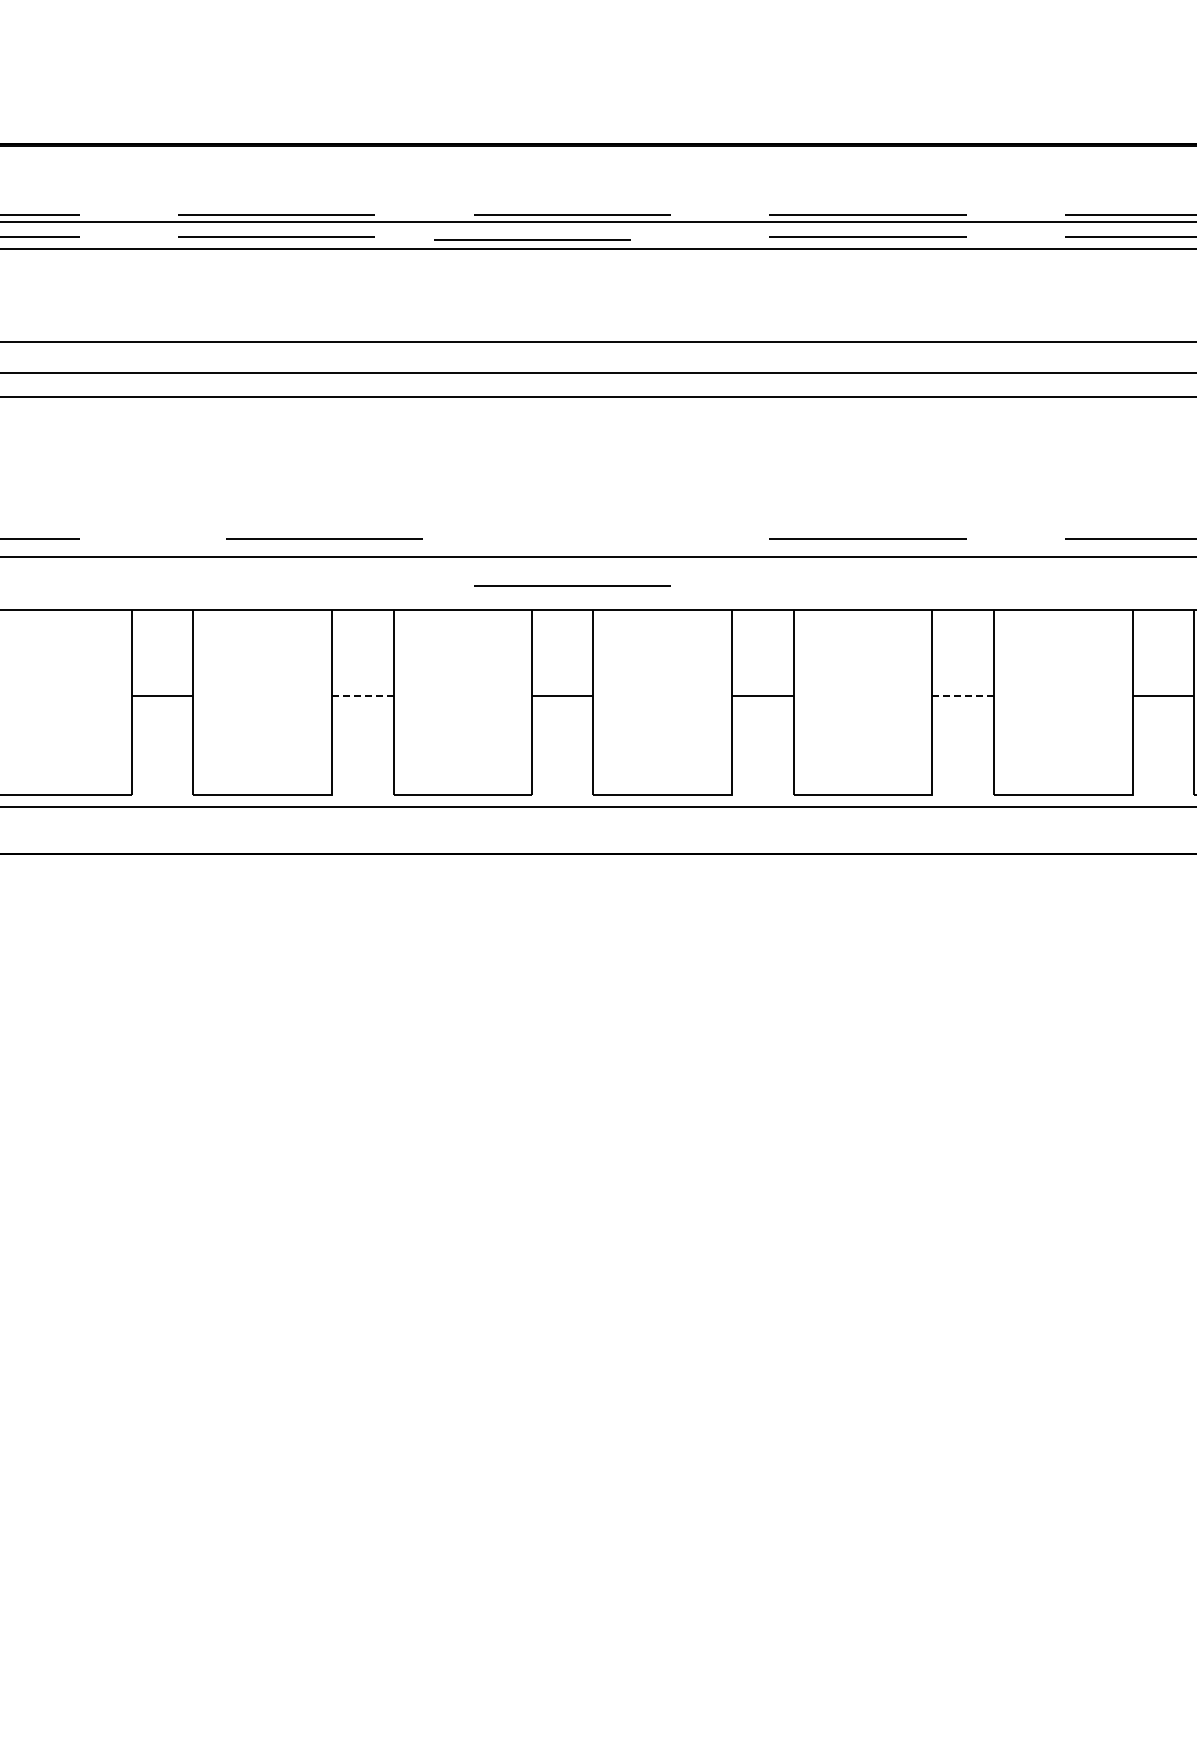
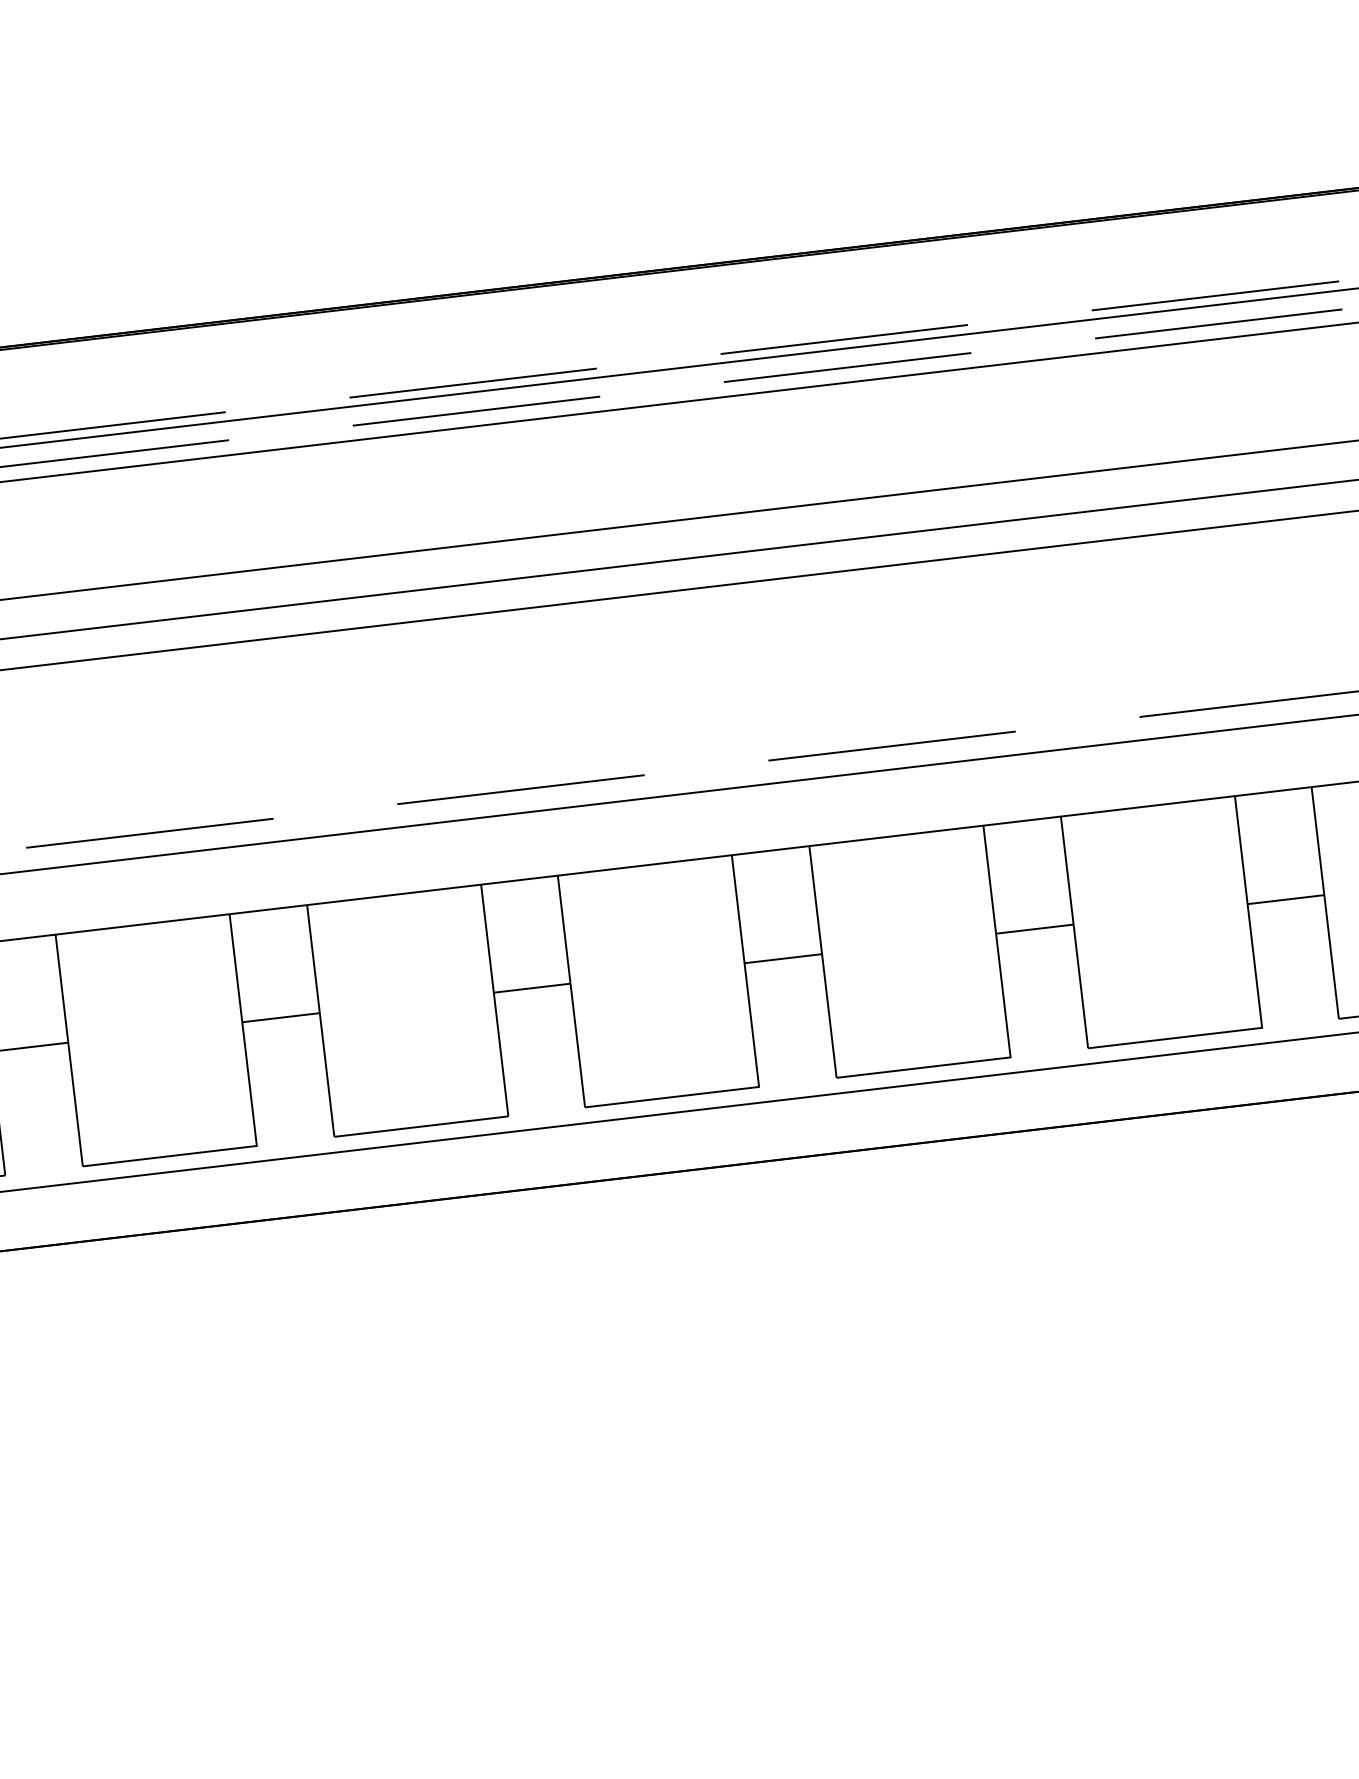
line: (532, 239) -> (476, 409), moved
line: (324, 538) -> (149, 832), moved
line: (572, 585) -> (521, 789), moved
line: (362, 696) -> (280, 1018), dashed -> solid
line: (963, 696) -> (1035, 929), dashed -> solid

